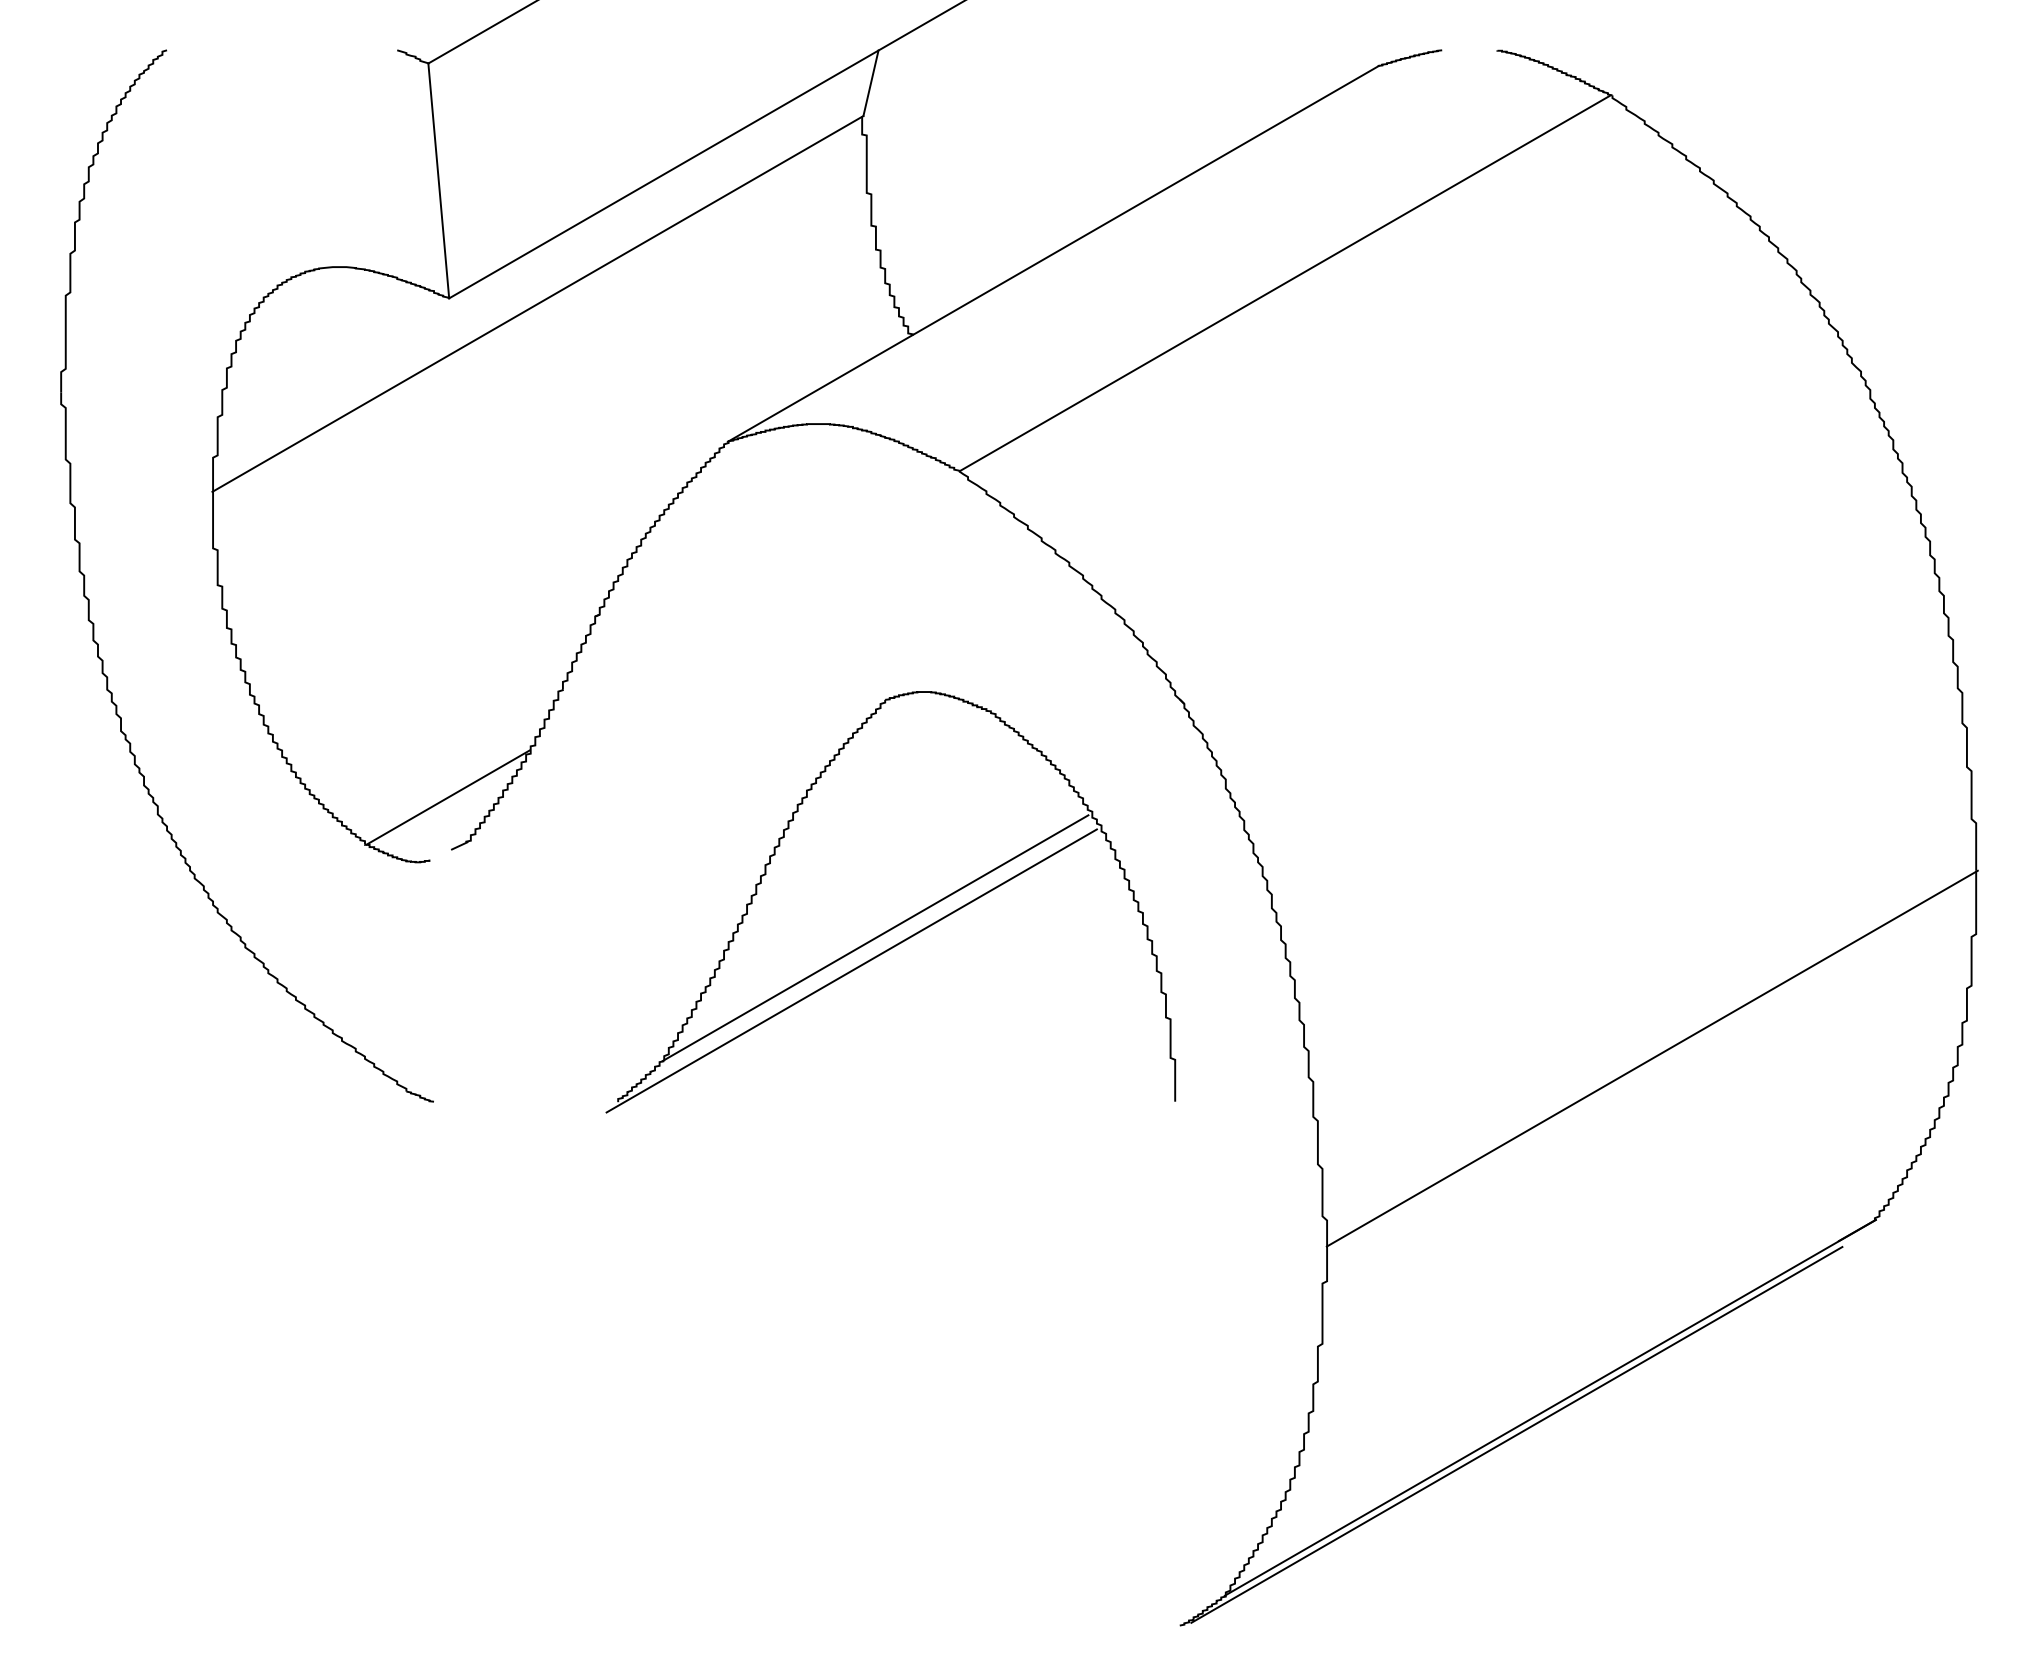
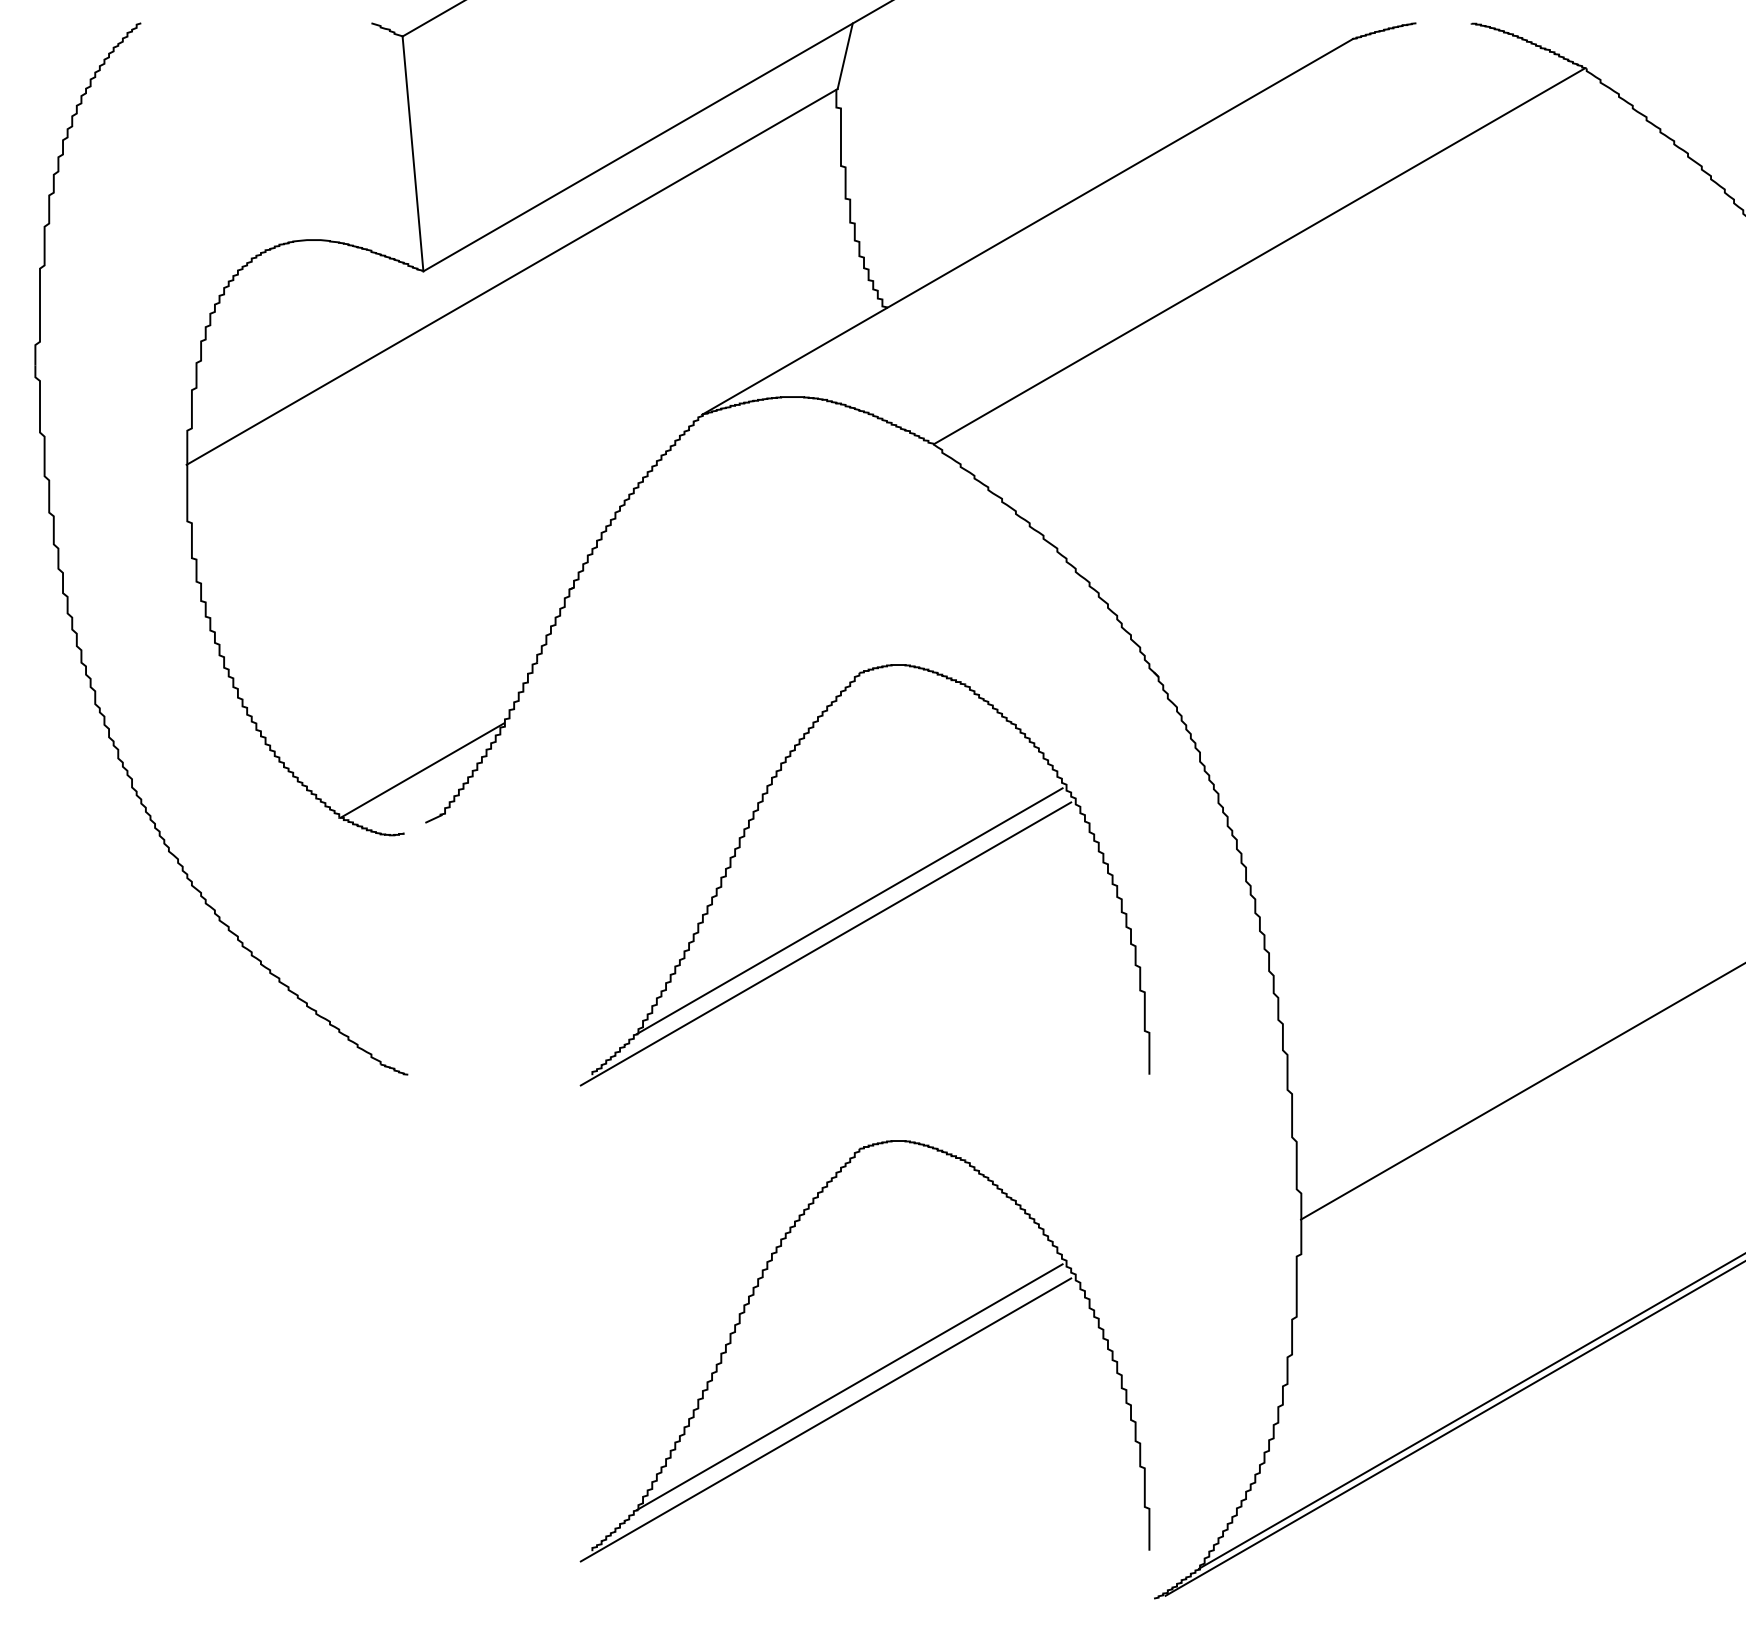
part: (900, 1398) -> (874, 1371), added

